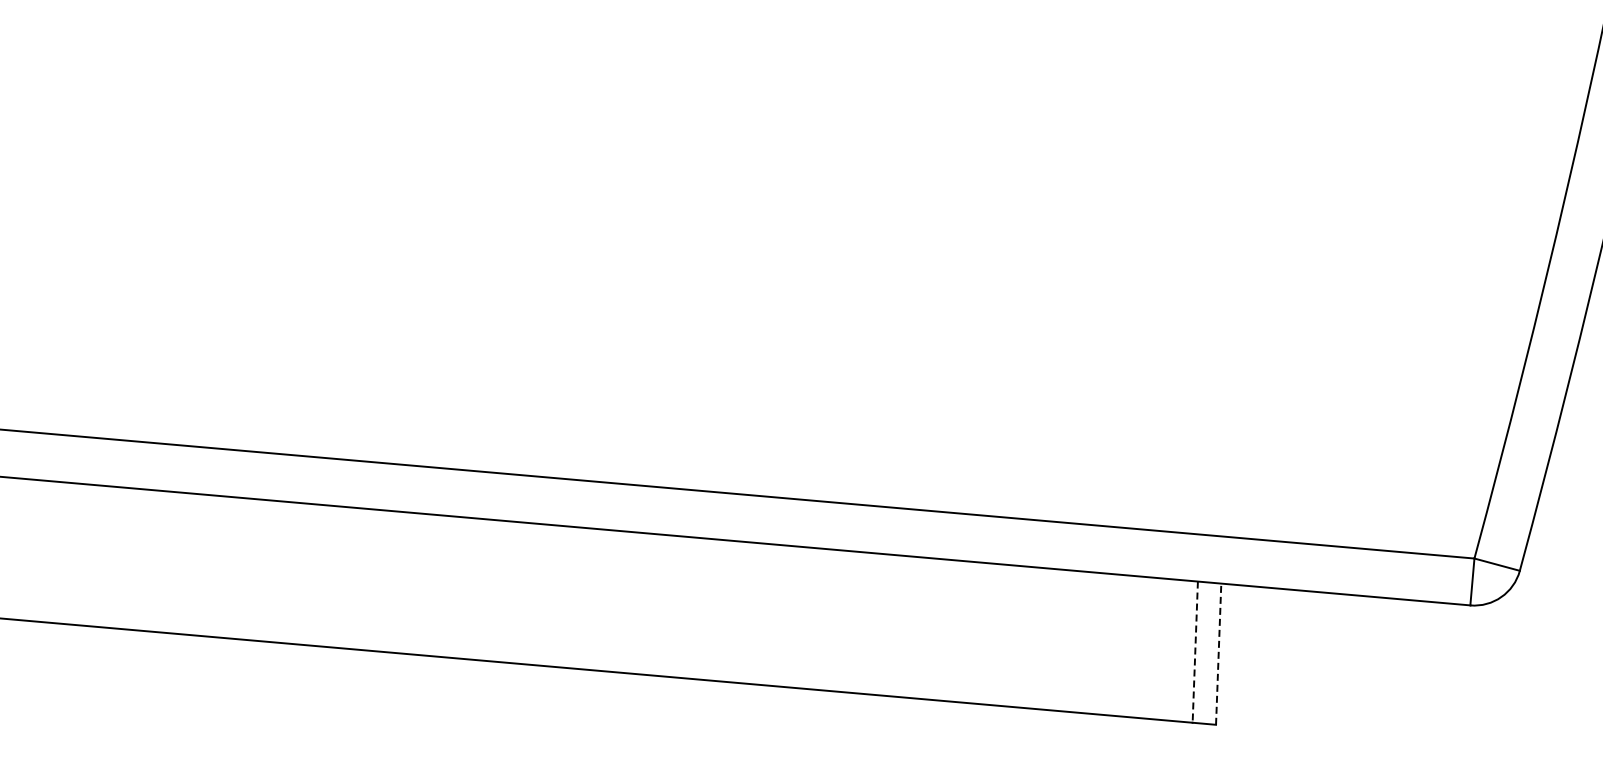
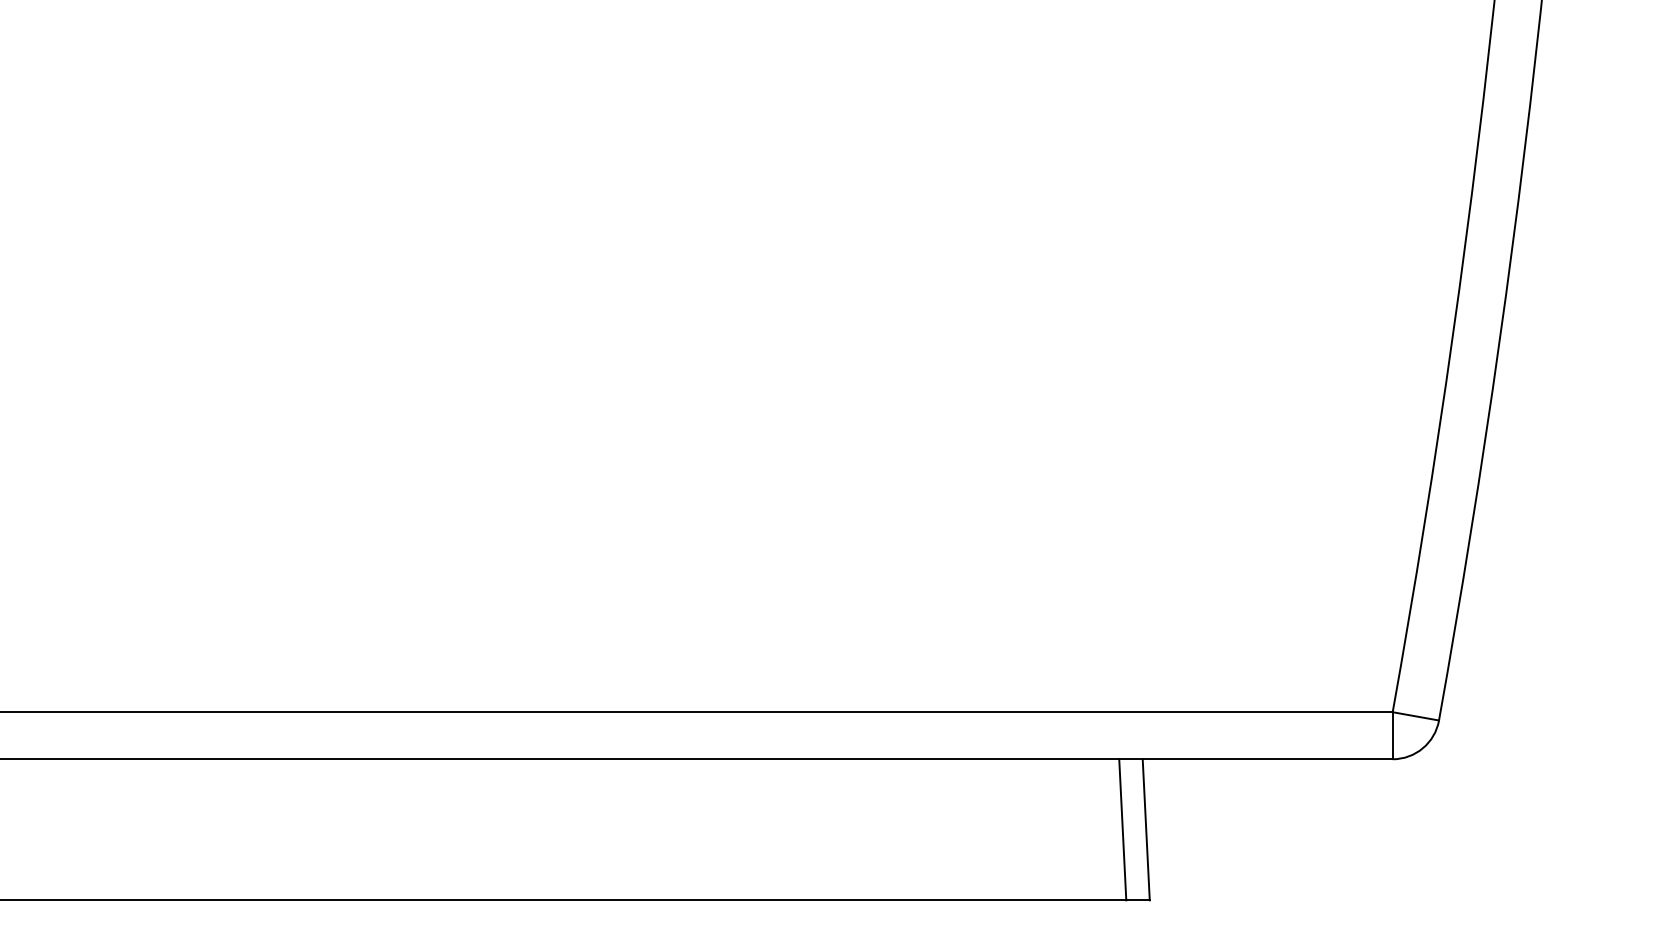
line: (1195, 651) -> (1122, 829), dashed -> solid
line: (1218, 653) -> (1146, 829), dashed -> solid

